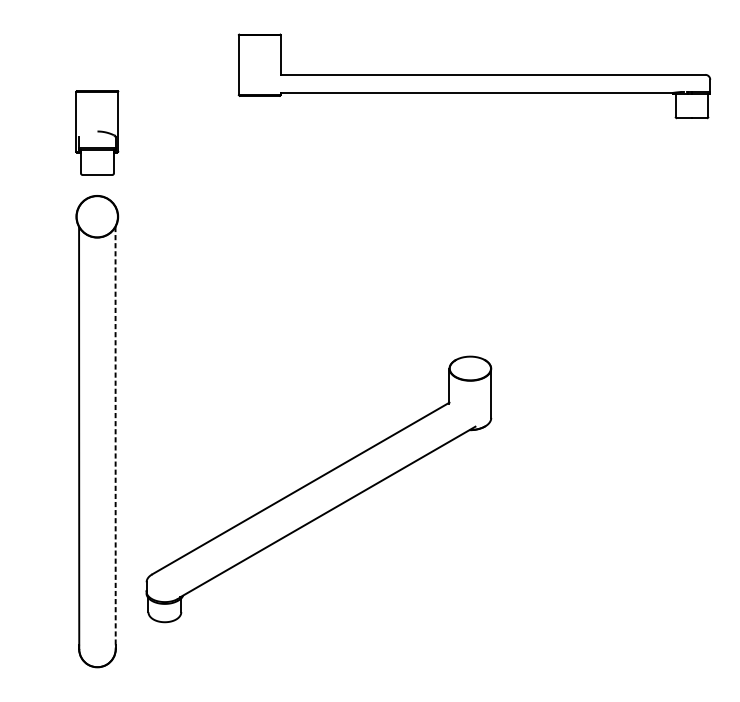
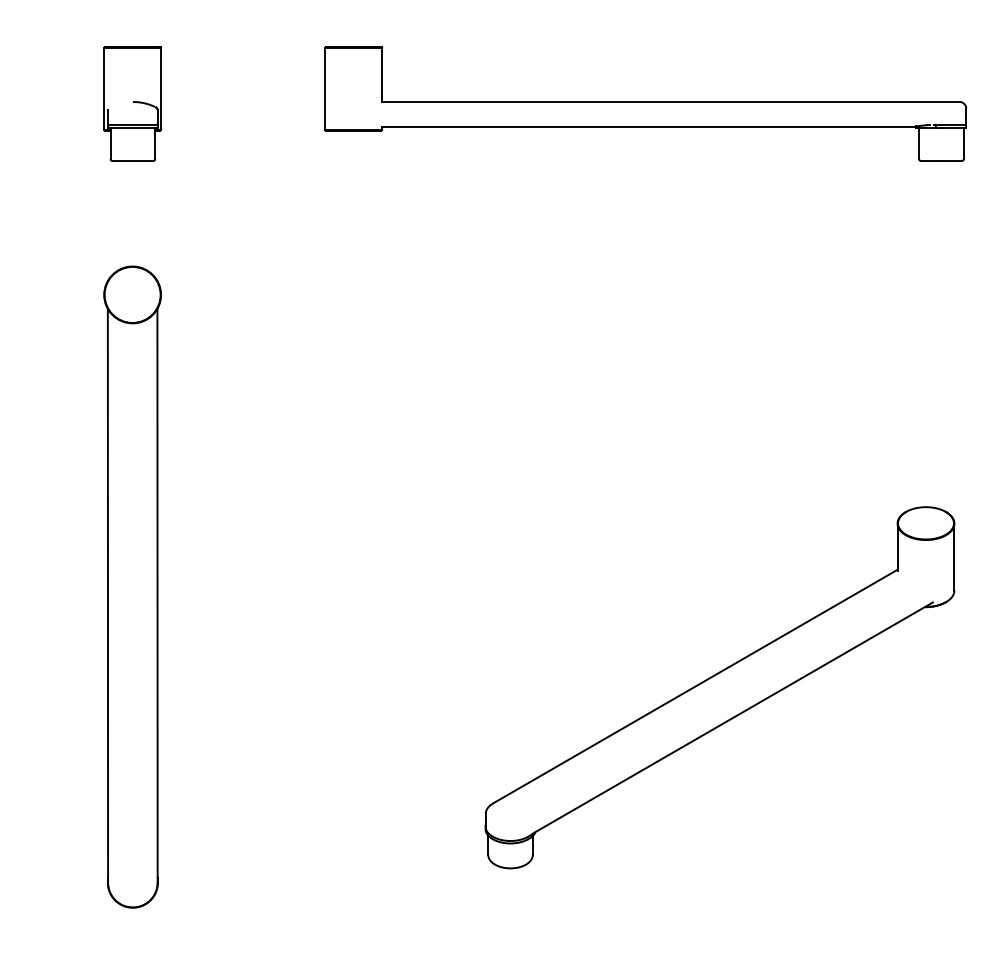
part: (97, 132) -> (132, 103), moved
line: (115, 437) -> (157, 595), dashed -> solid
part: (318, 489) -> (719, 687), moved

